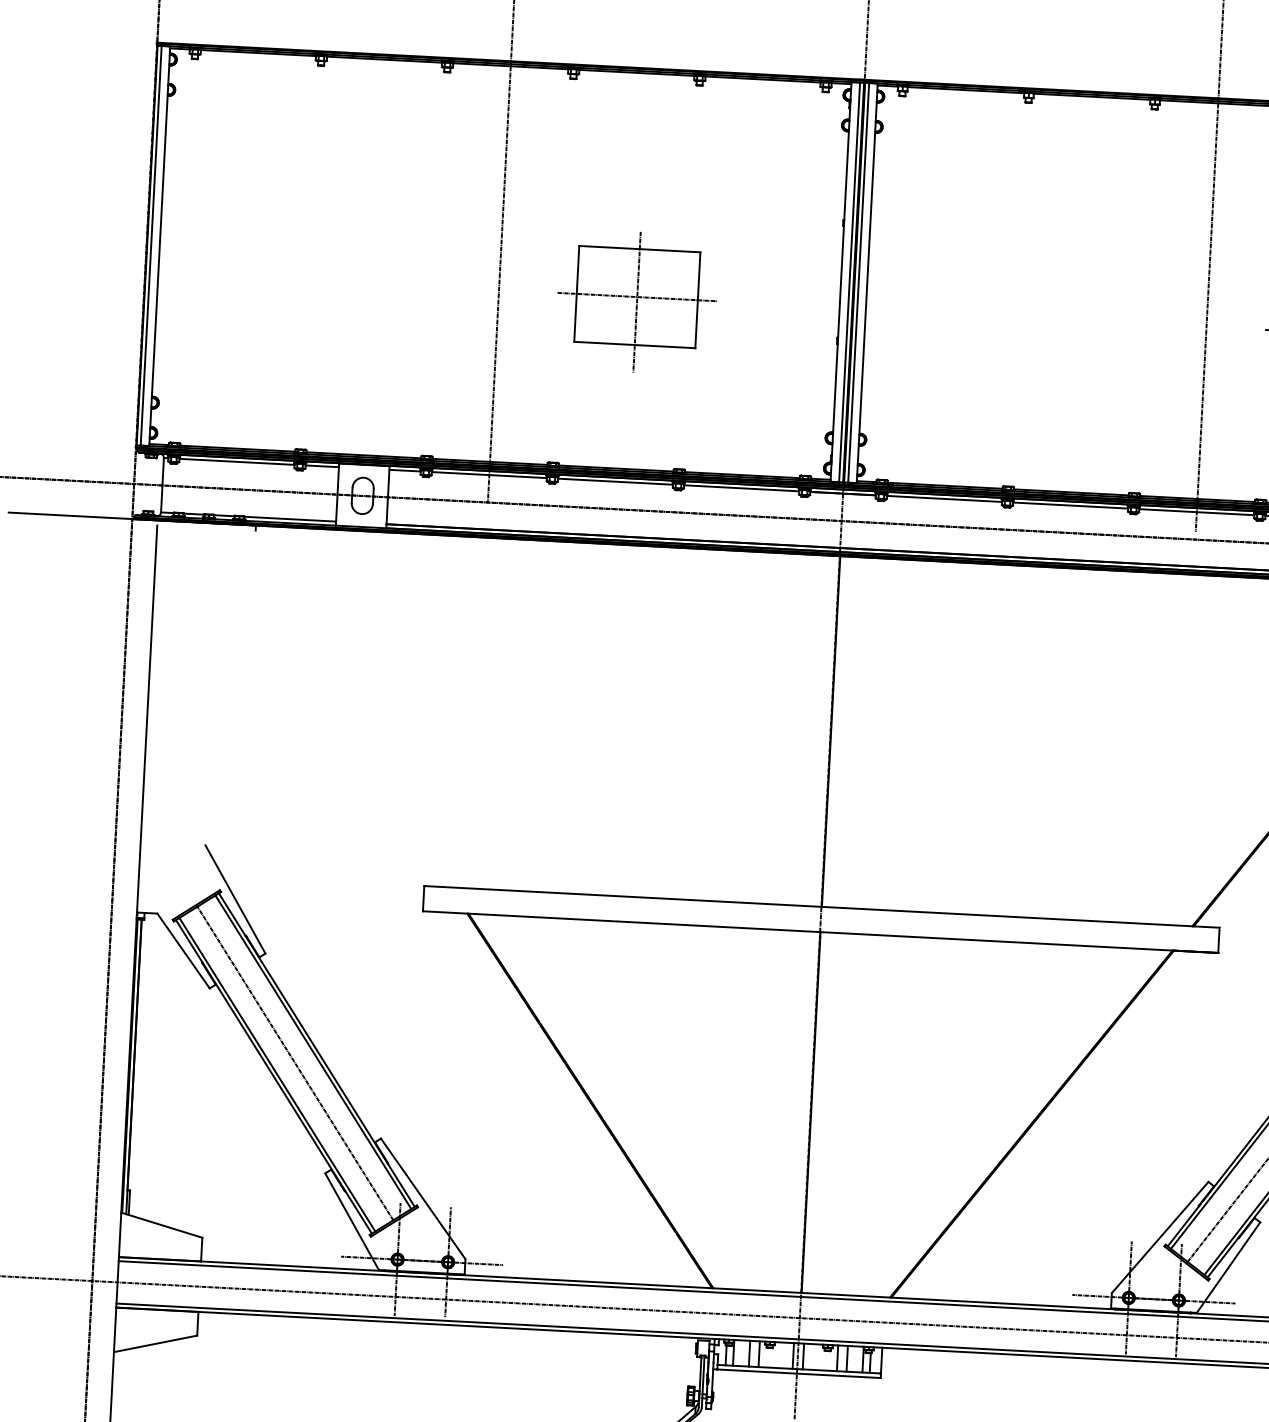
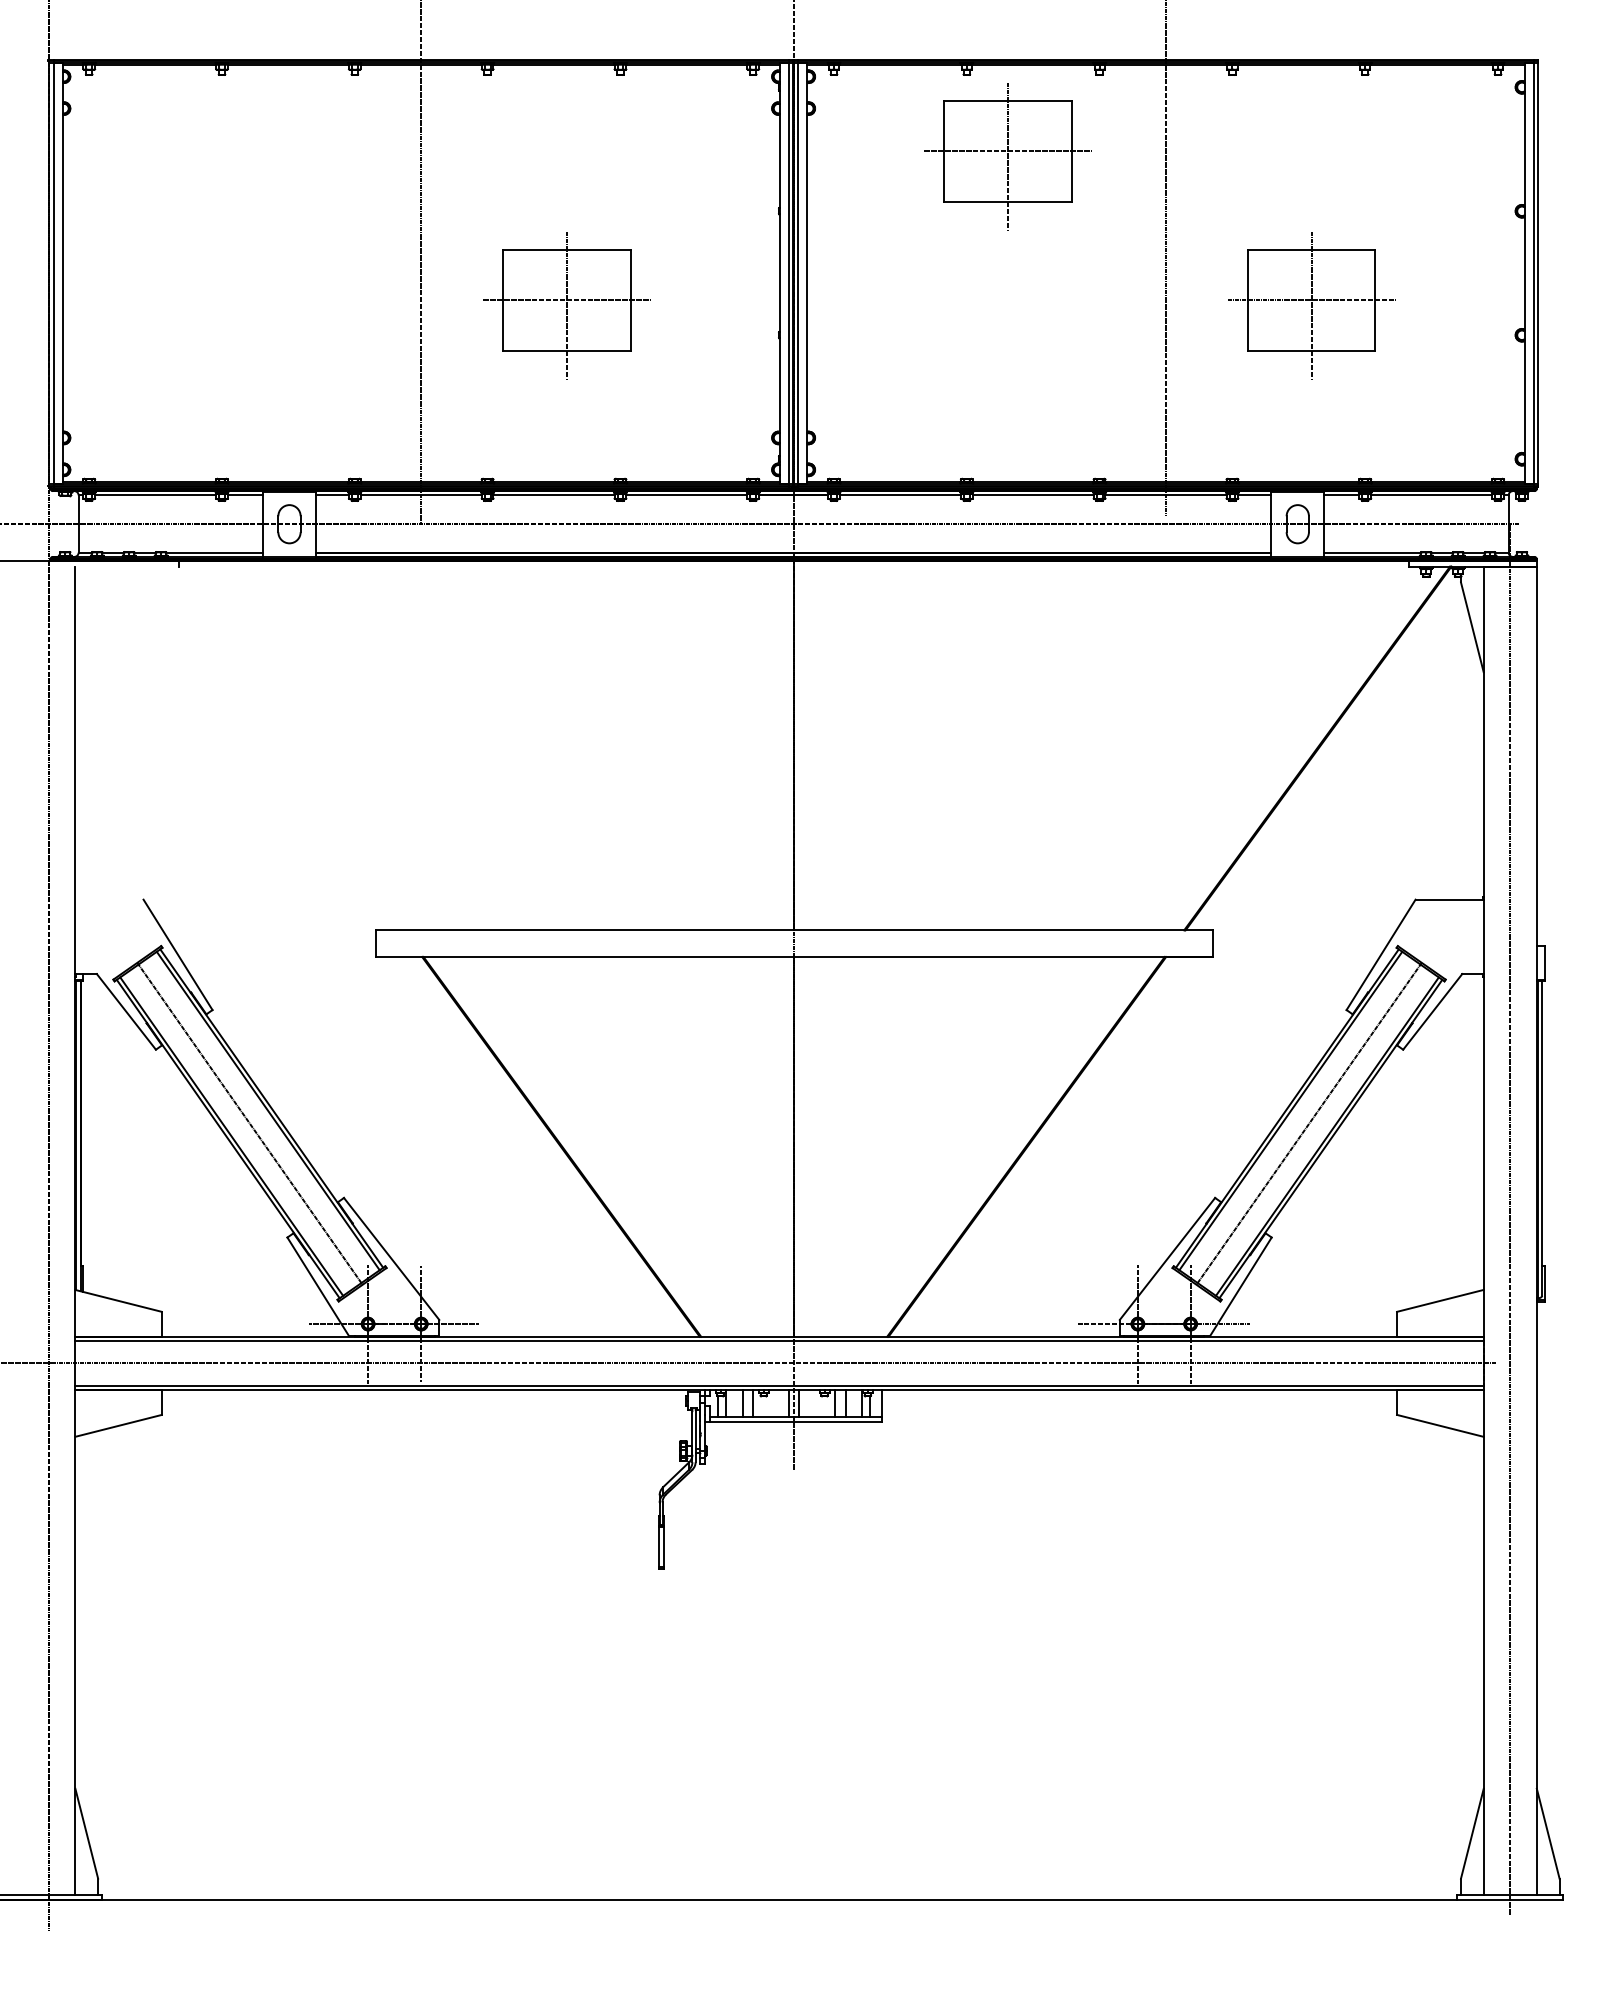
part: (1063, 182) -> (1007, 156), added

